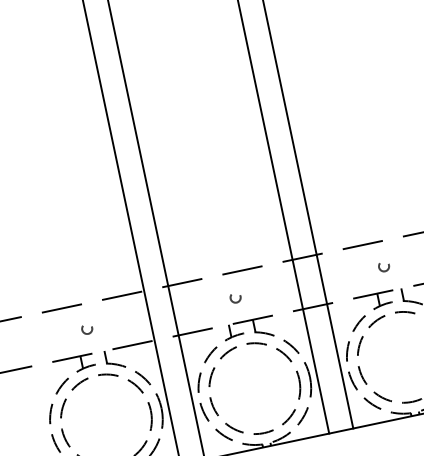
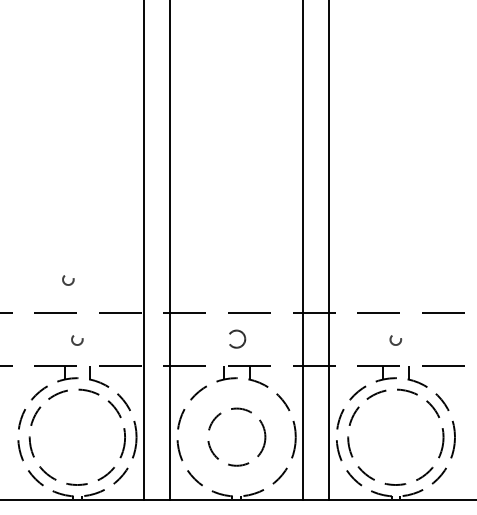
circle: (67, 275) -> (68, 280), added
circle: (235, 298) -> (236, 340), size x1.6
circle: (254, 387) -> (236, 436), size x0.6

